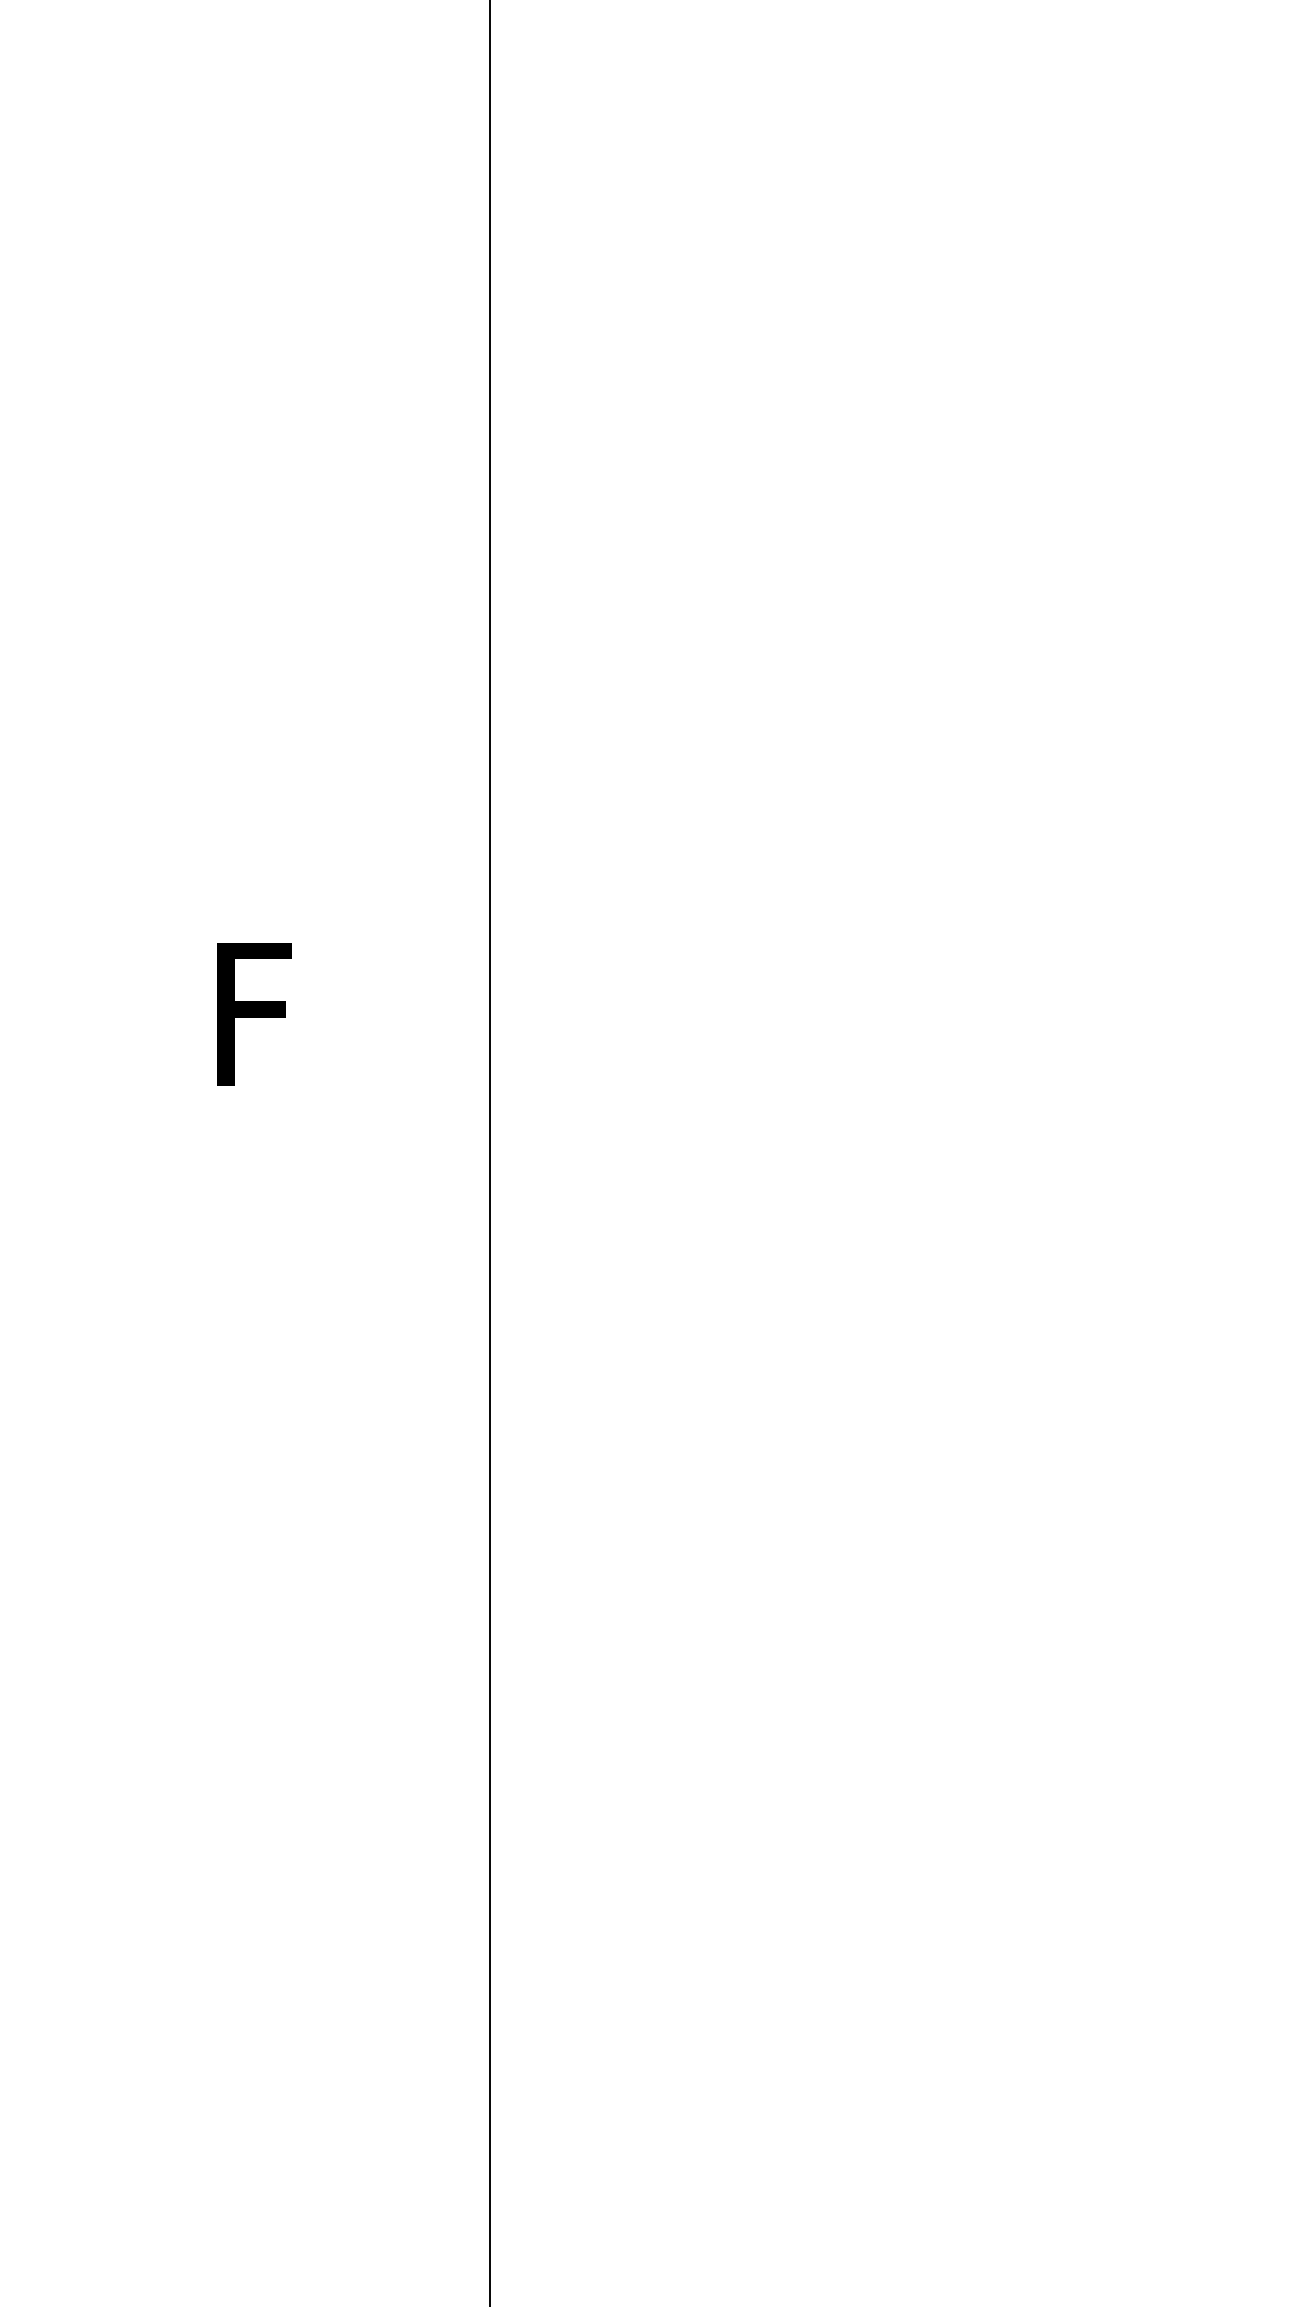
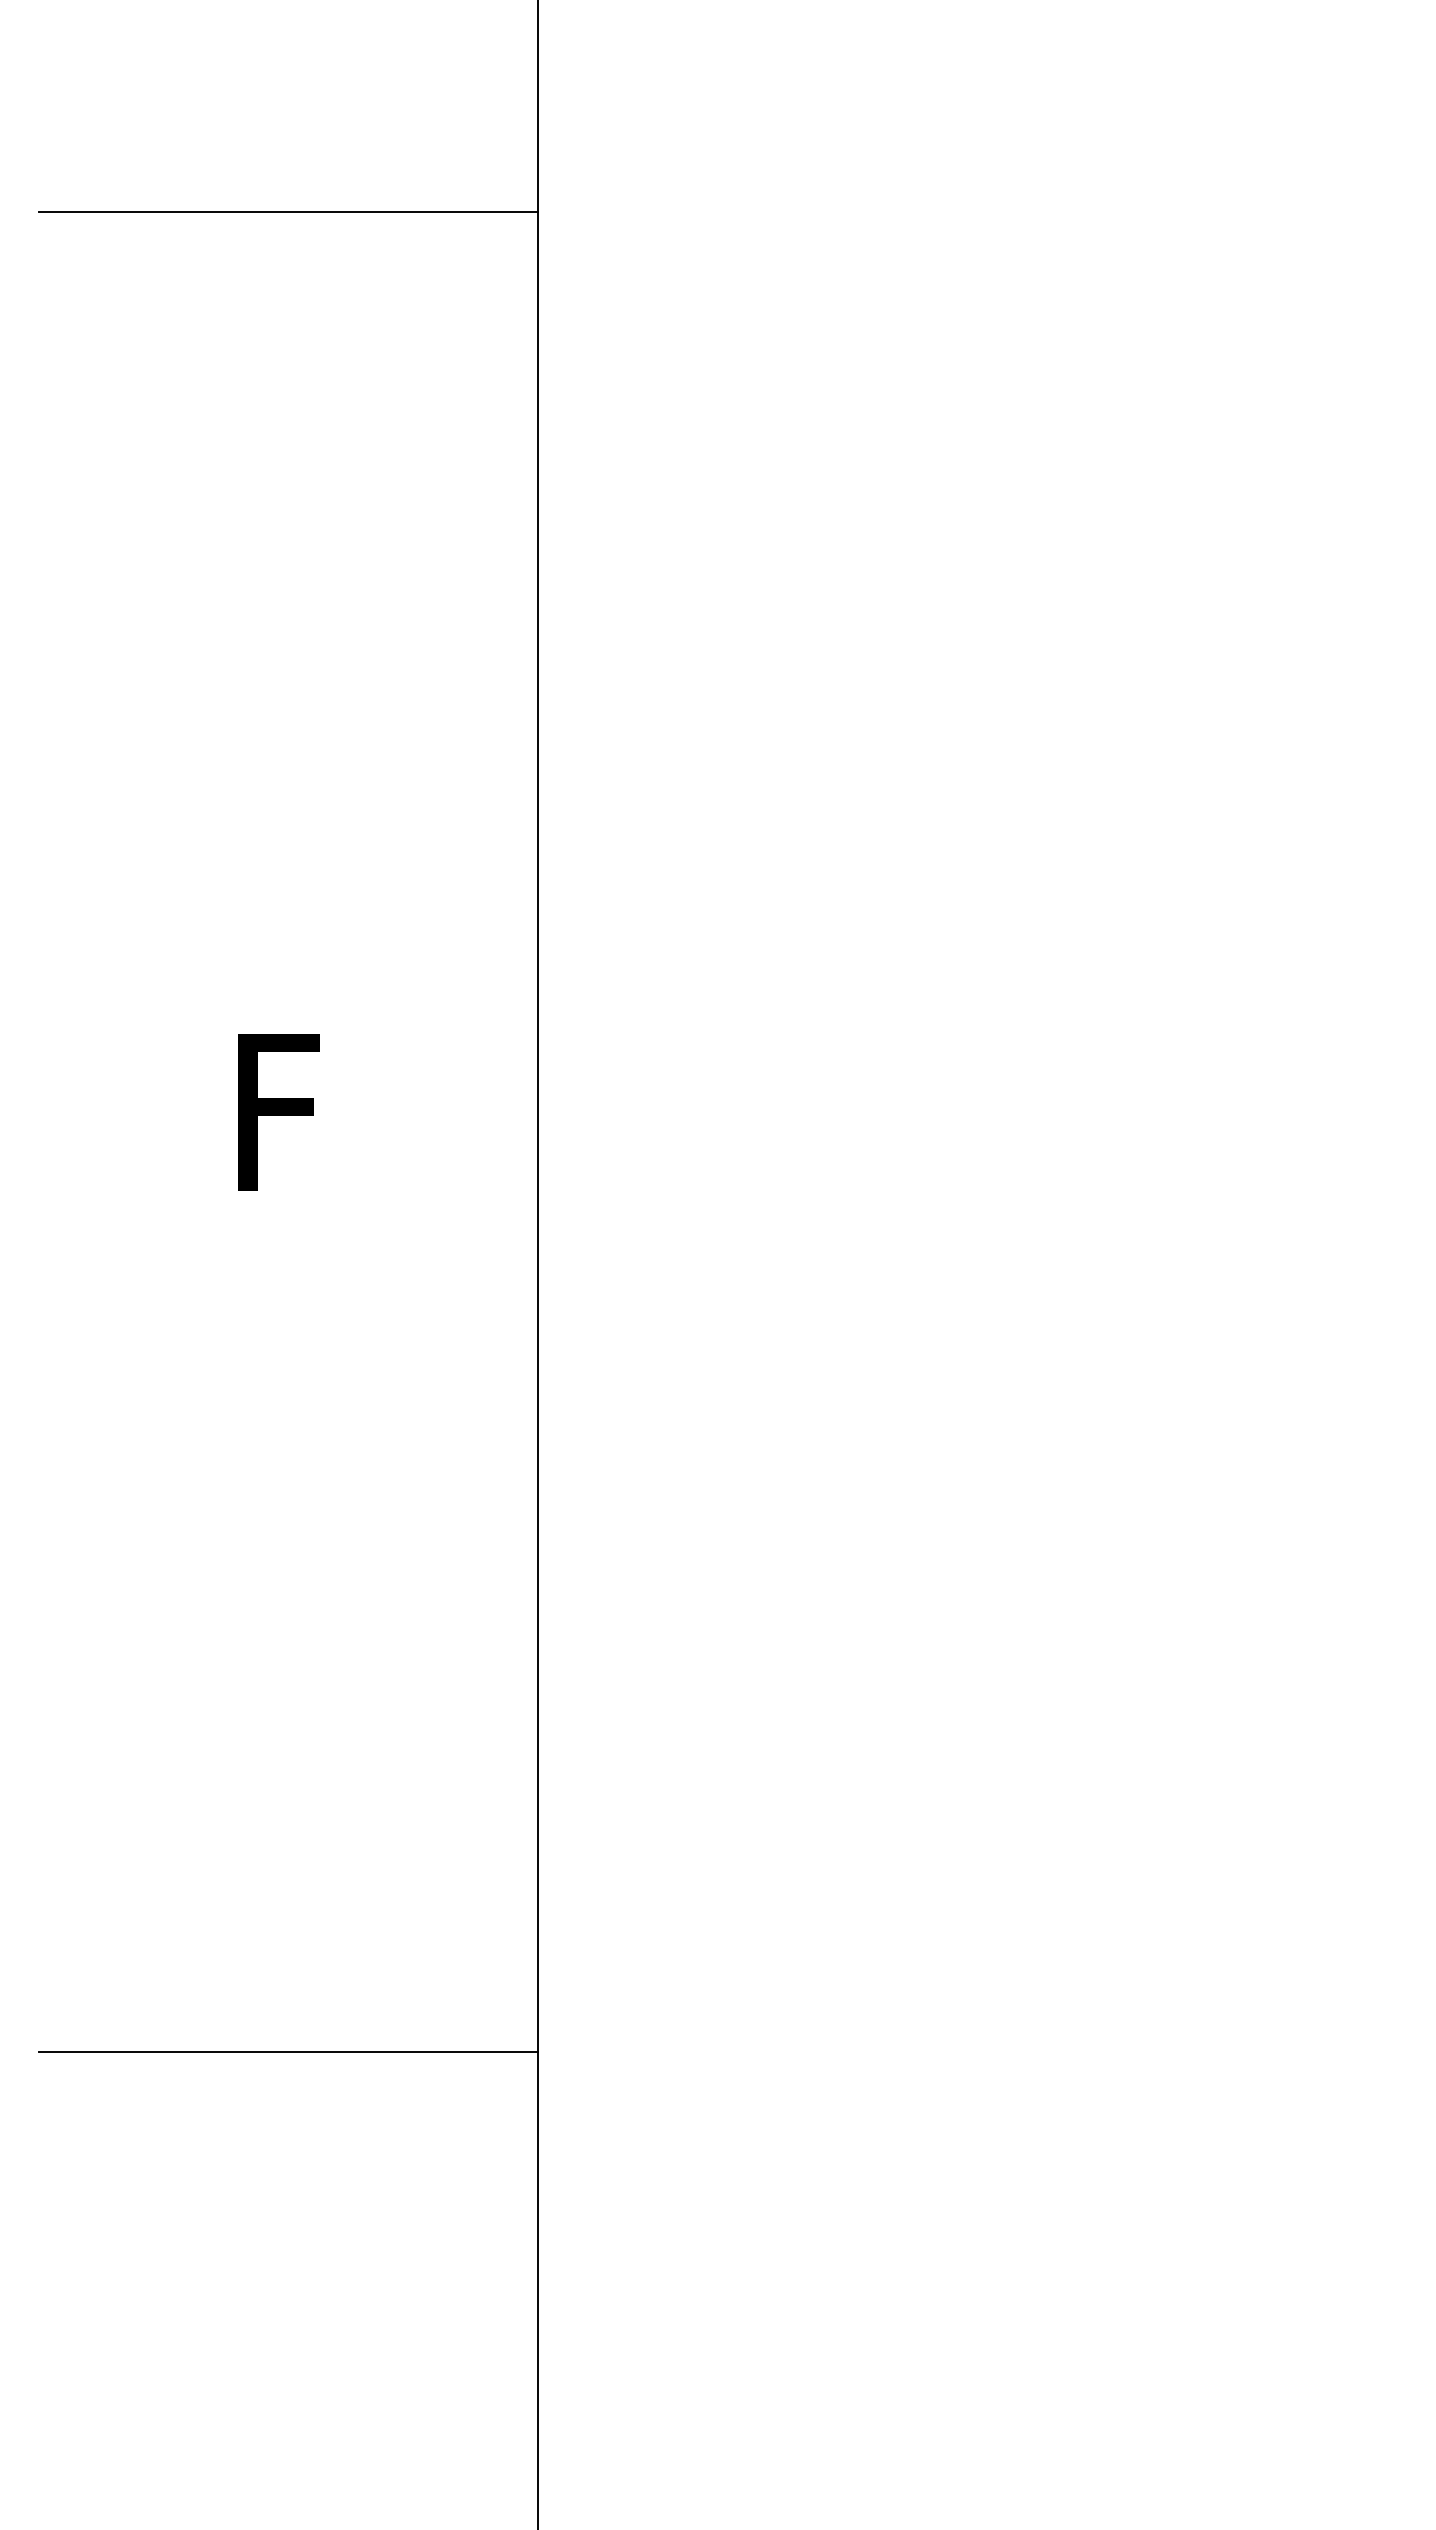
line: (262, 193) -> (288, 212), added
line: (262, 1871) -> (288, 2052), added

